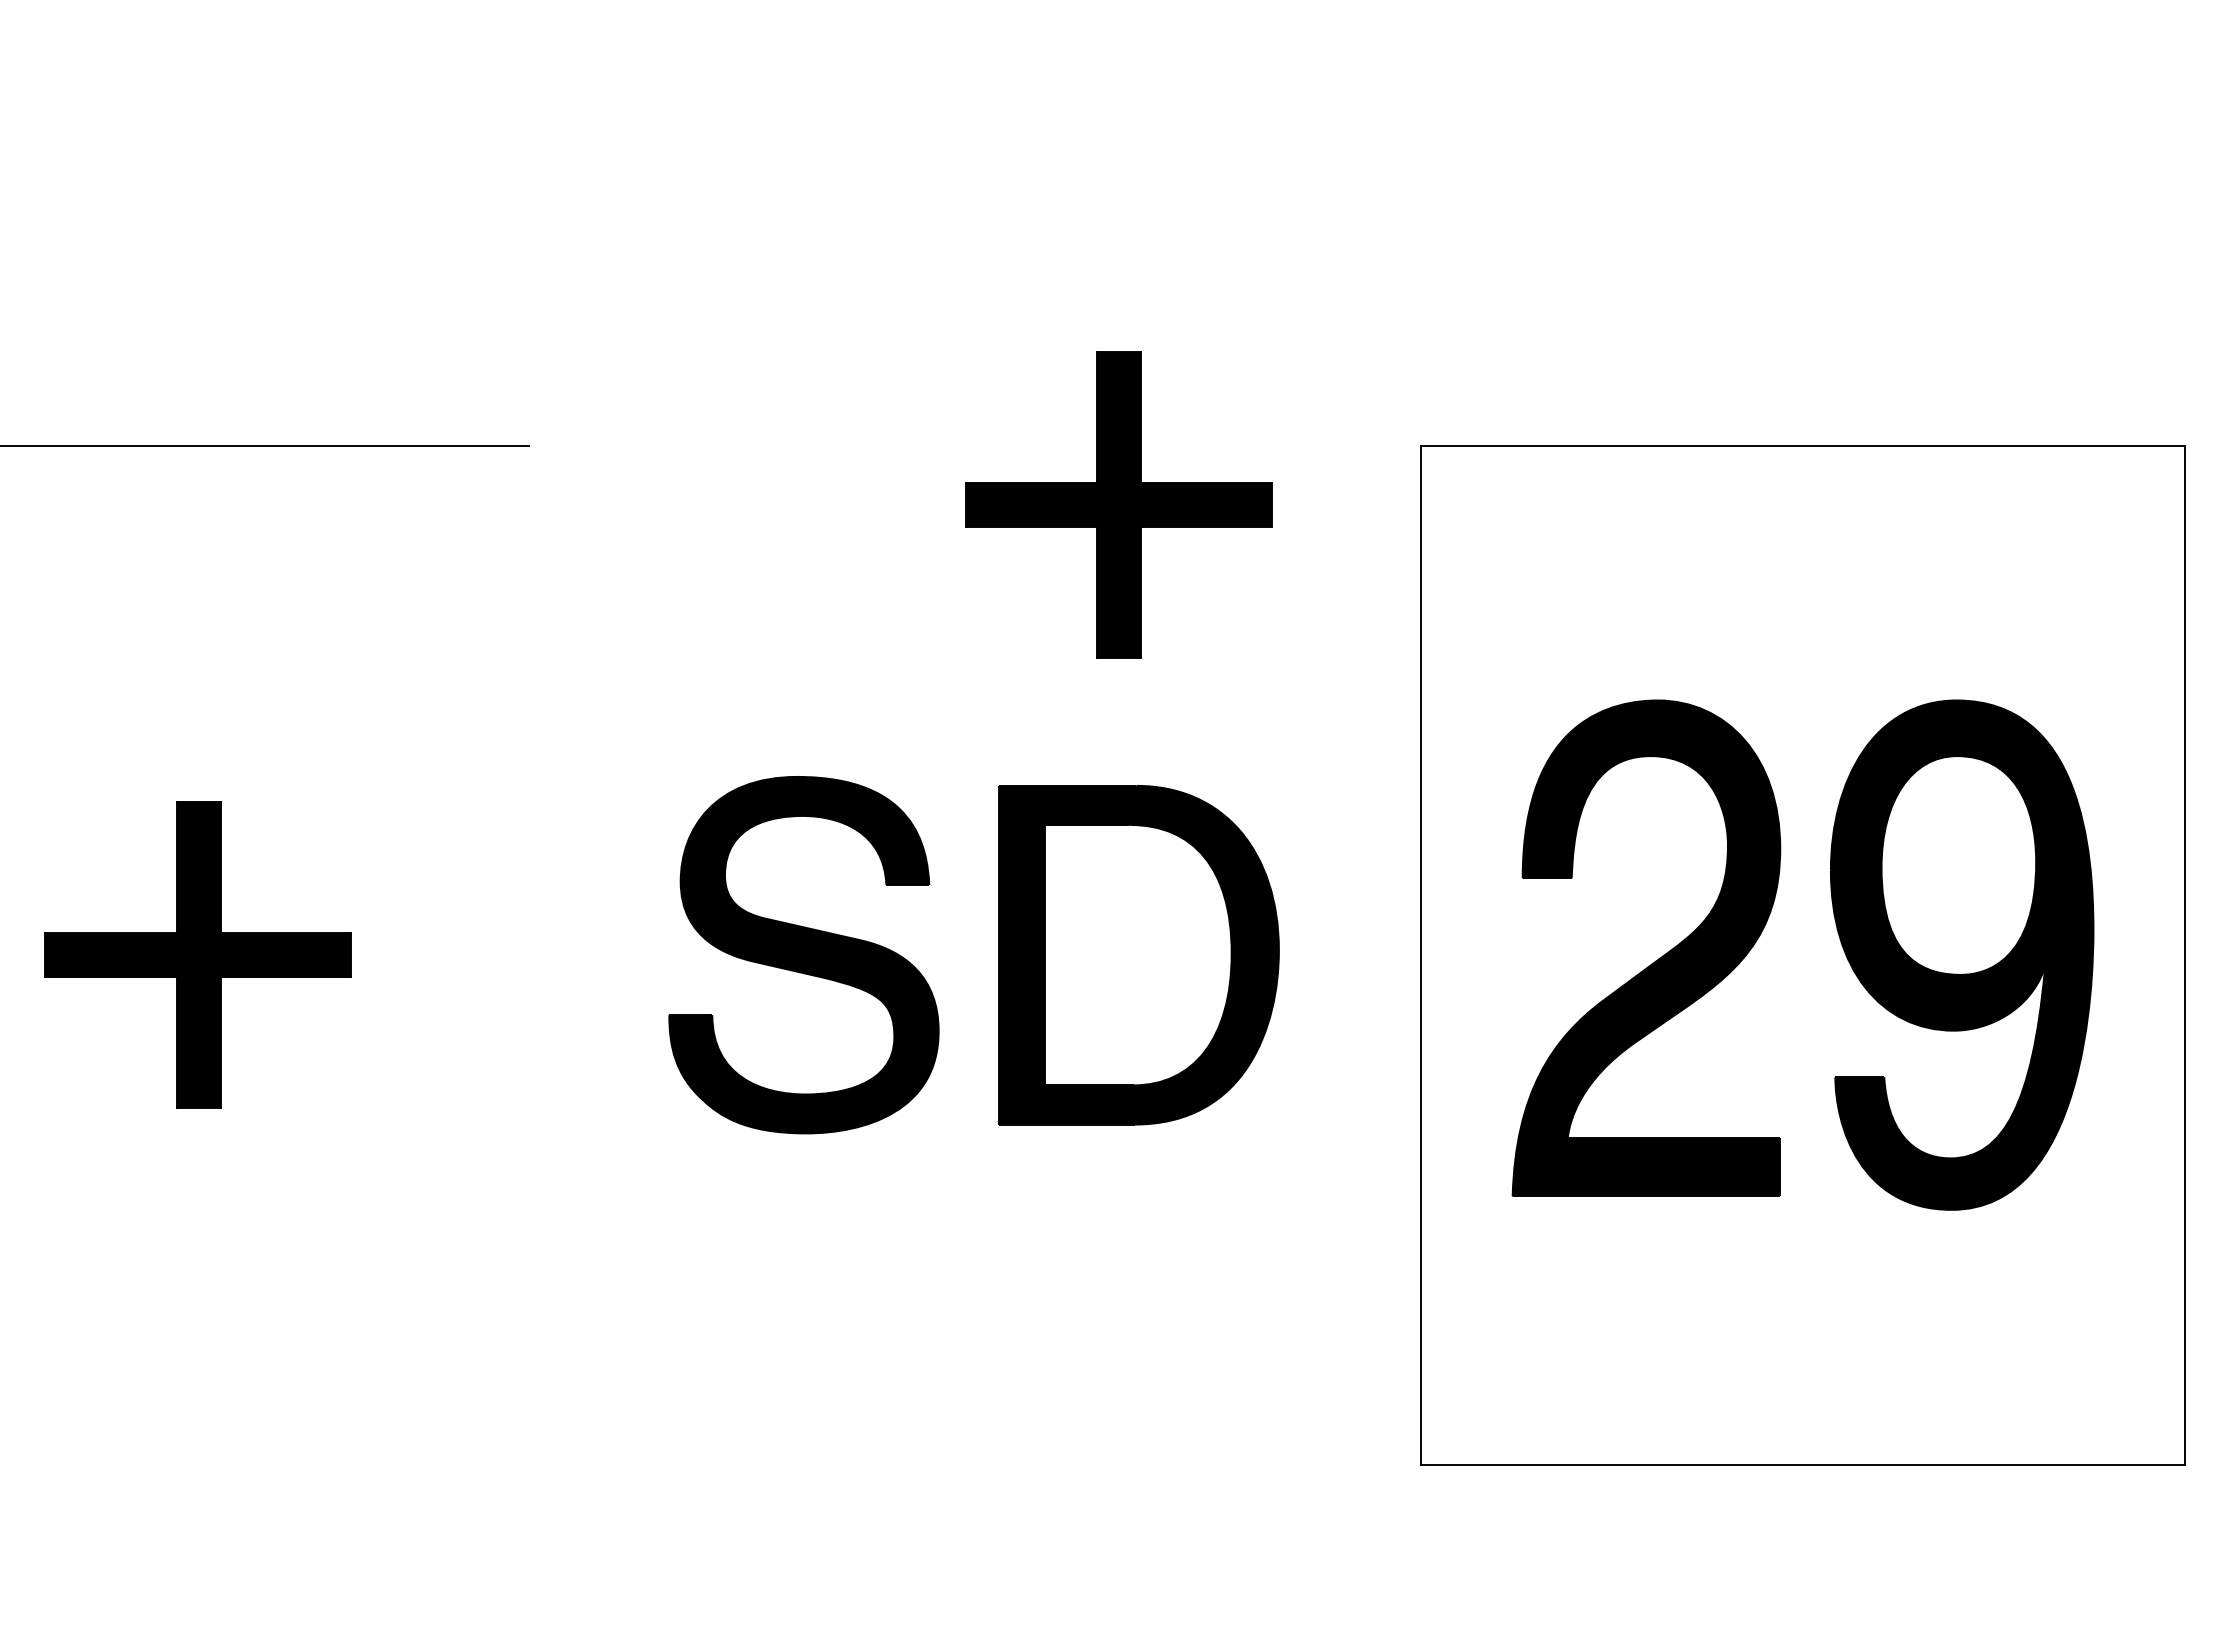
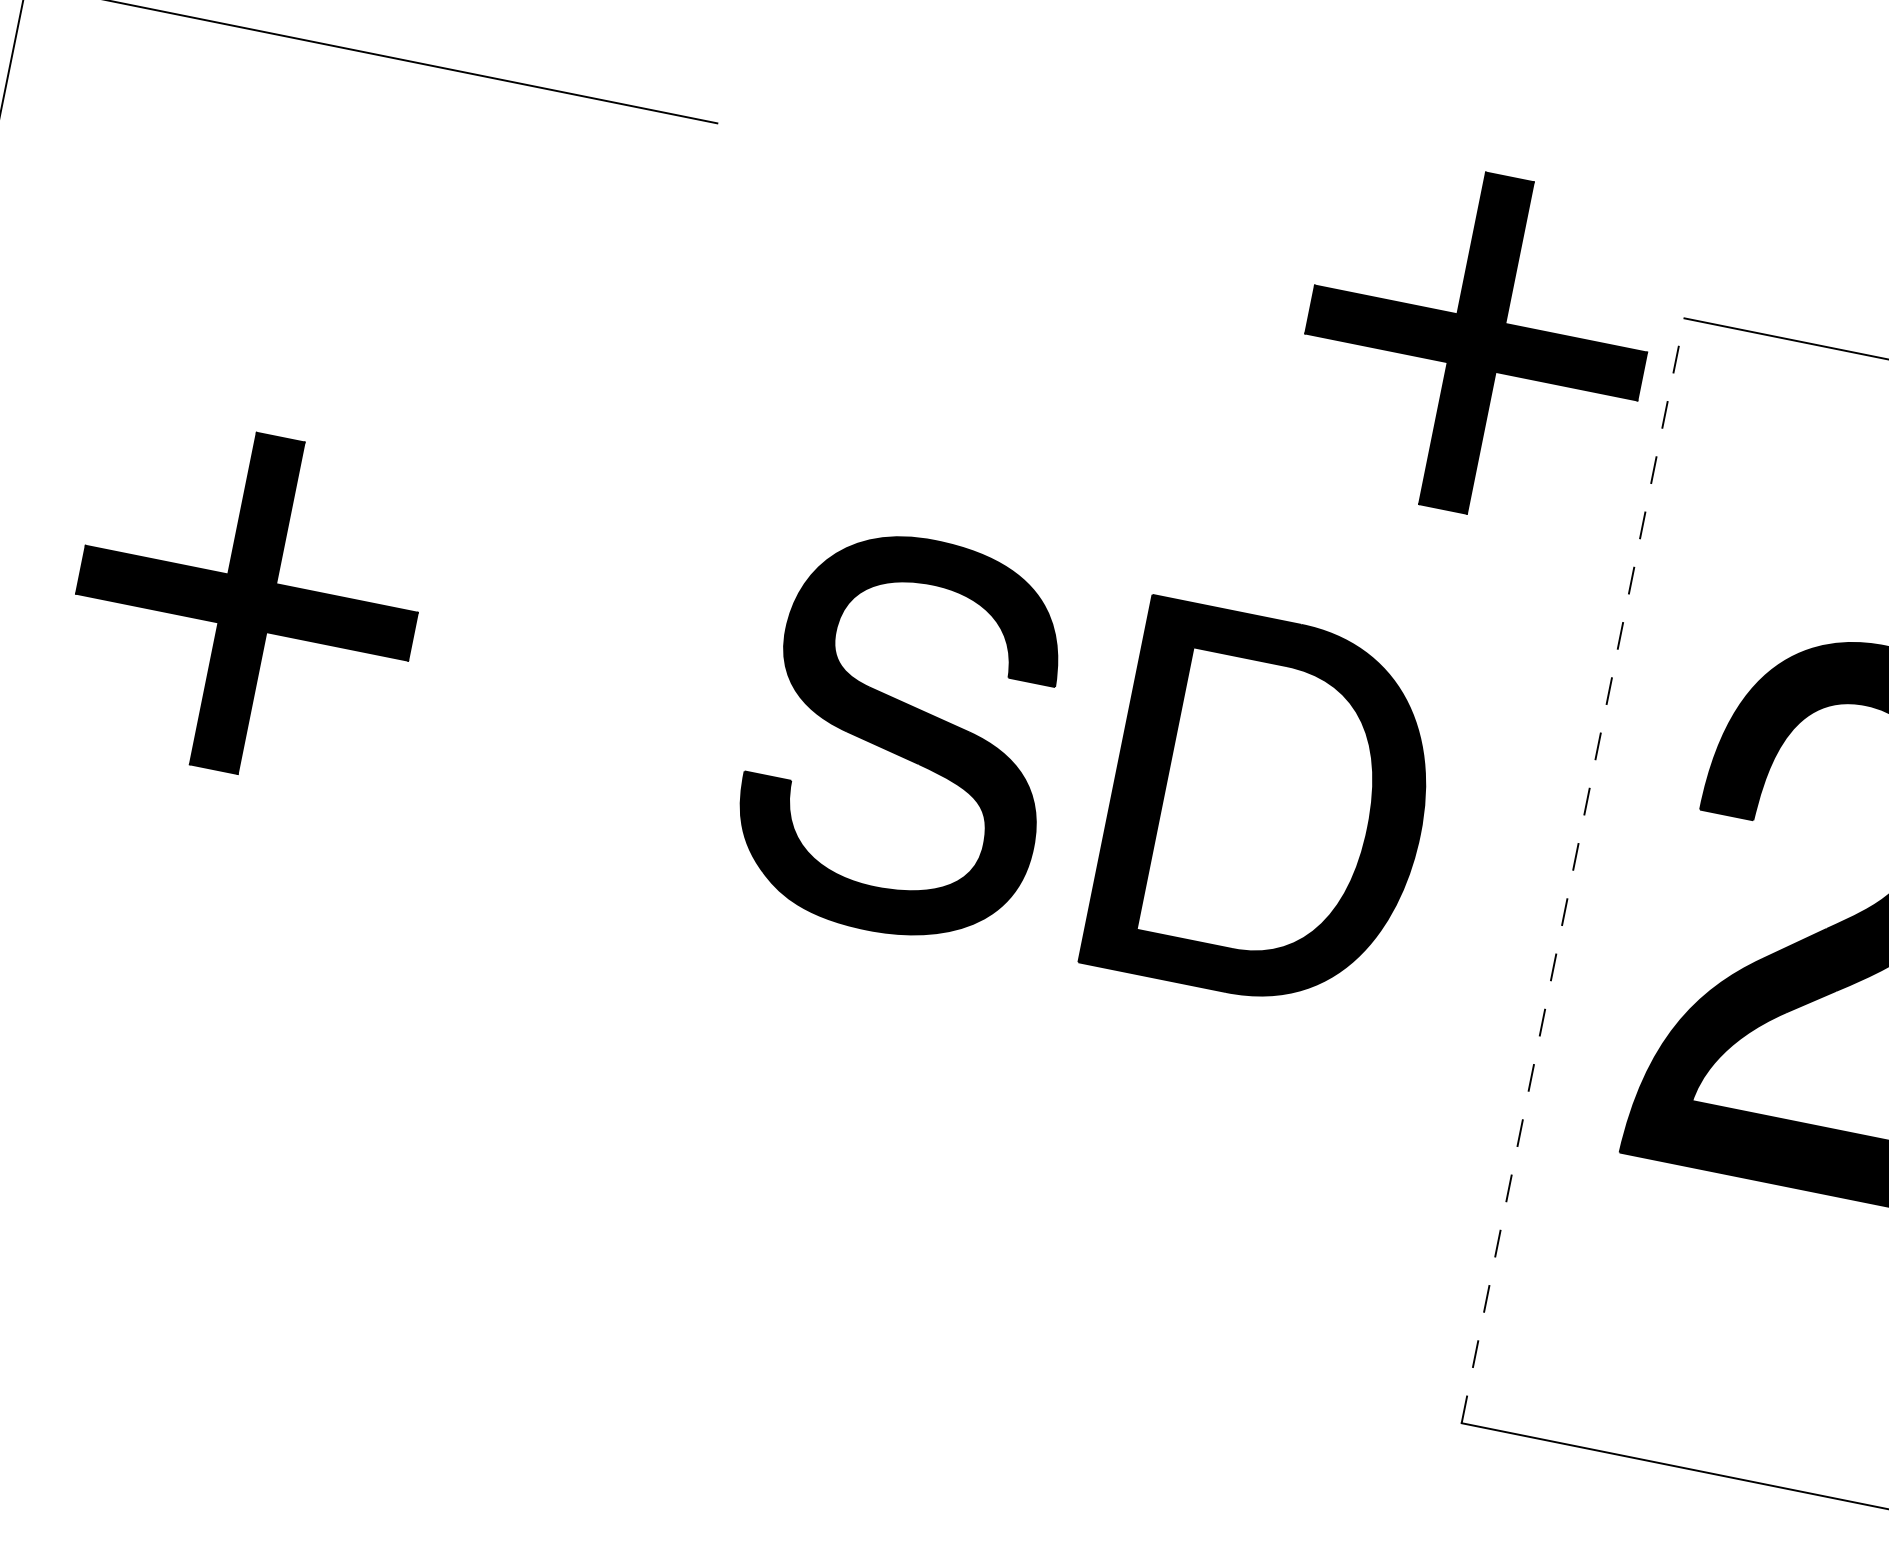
part: (1118, 504) -> (1475, 342), moved
line: (1421, 954) -> (1573, 870), solid -> dashed

